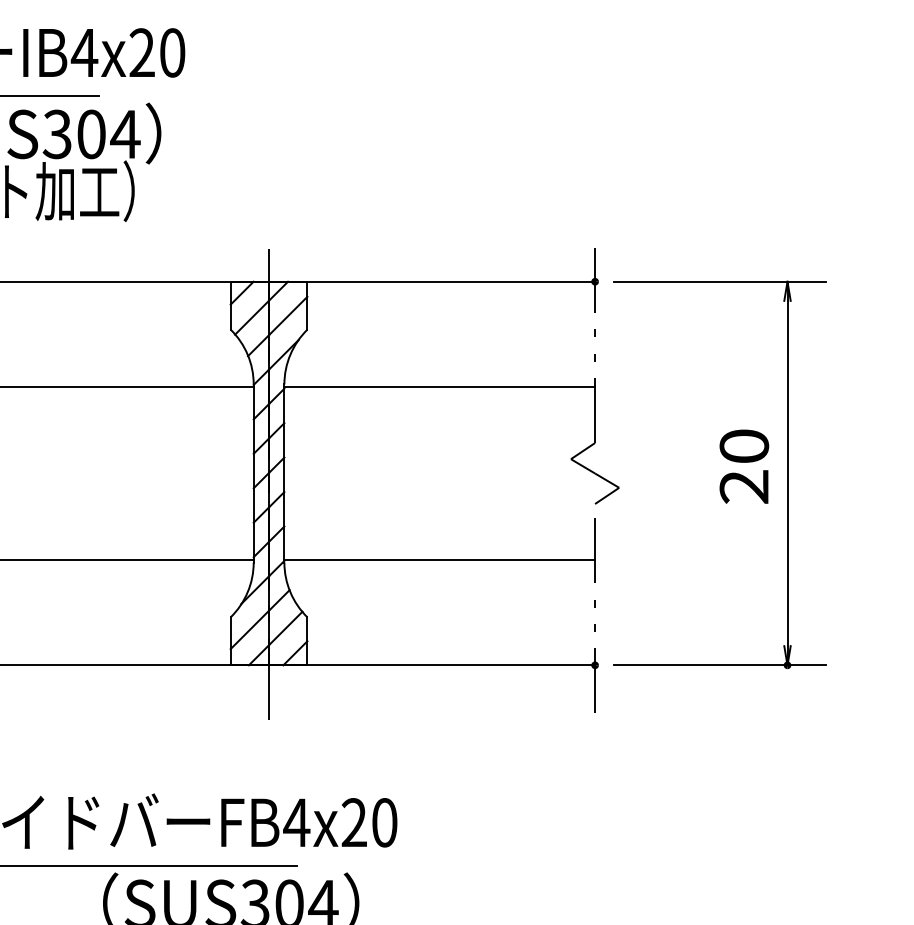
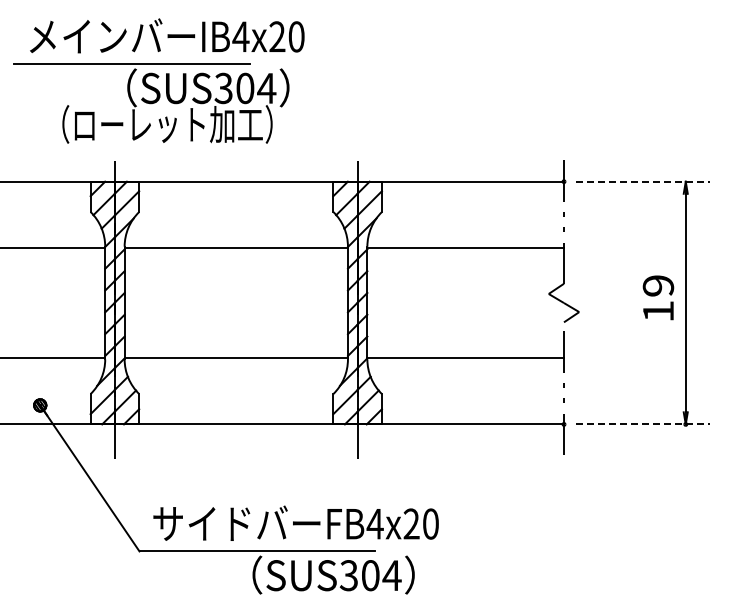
line: (720, 281) -> (643, 181), solid -> dashed
text: (744, 466) -> (658, 298), 20 -> 19
line: (720, 665) -> (643, 424), solid -> dashed

